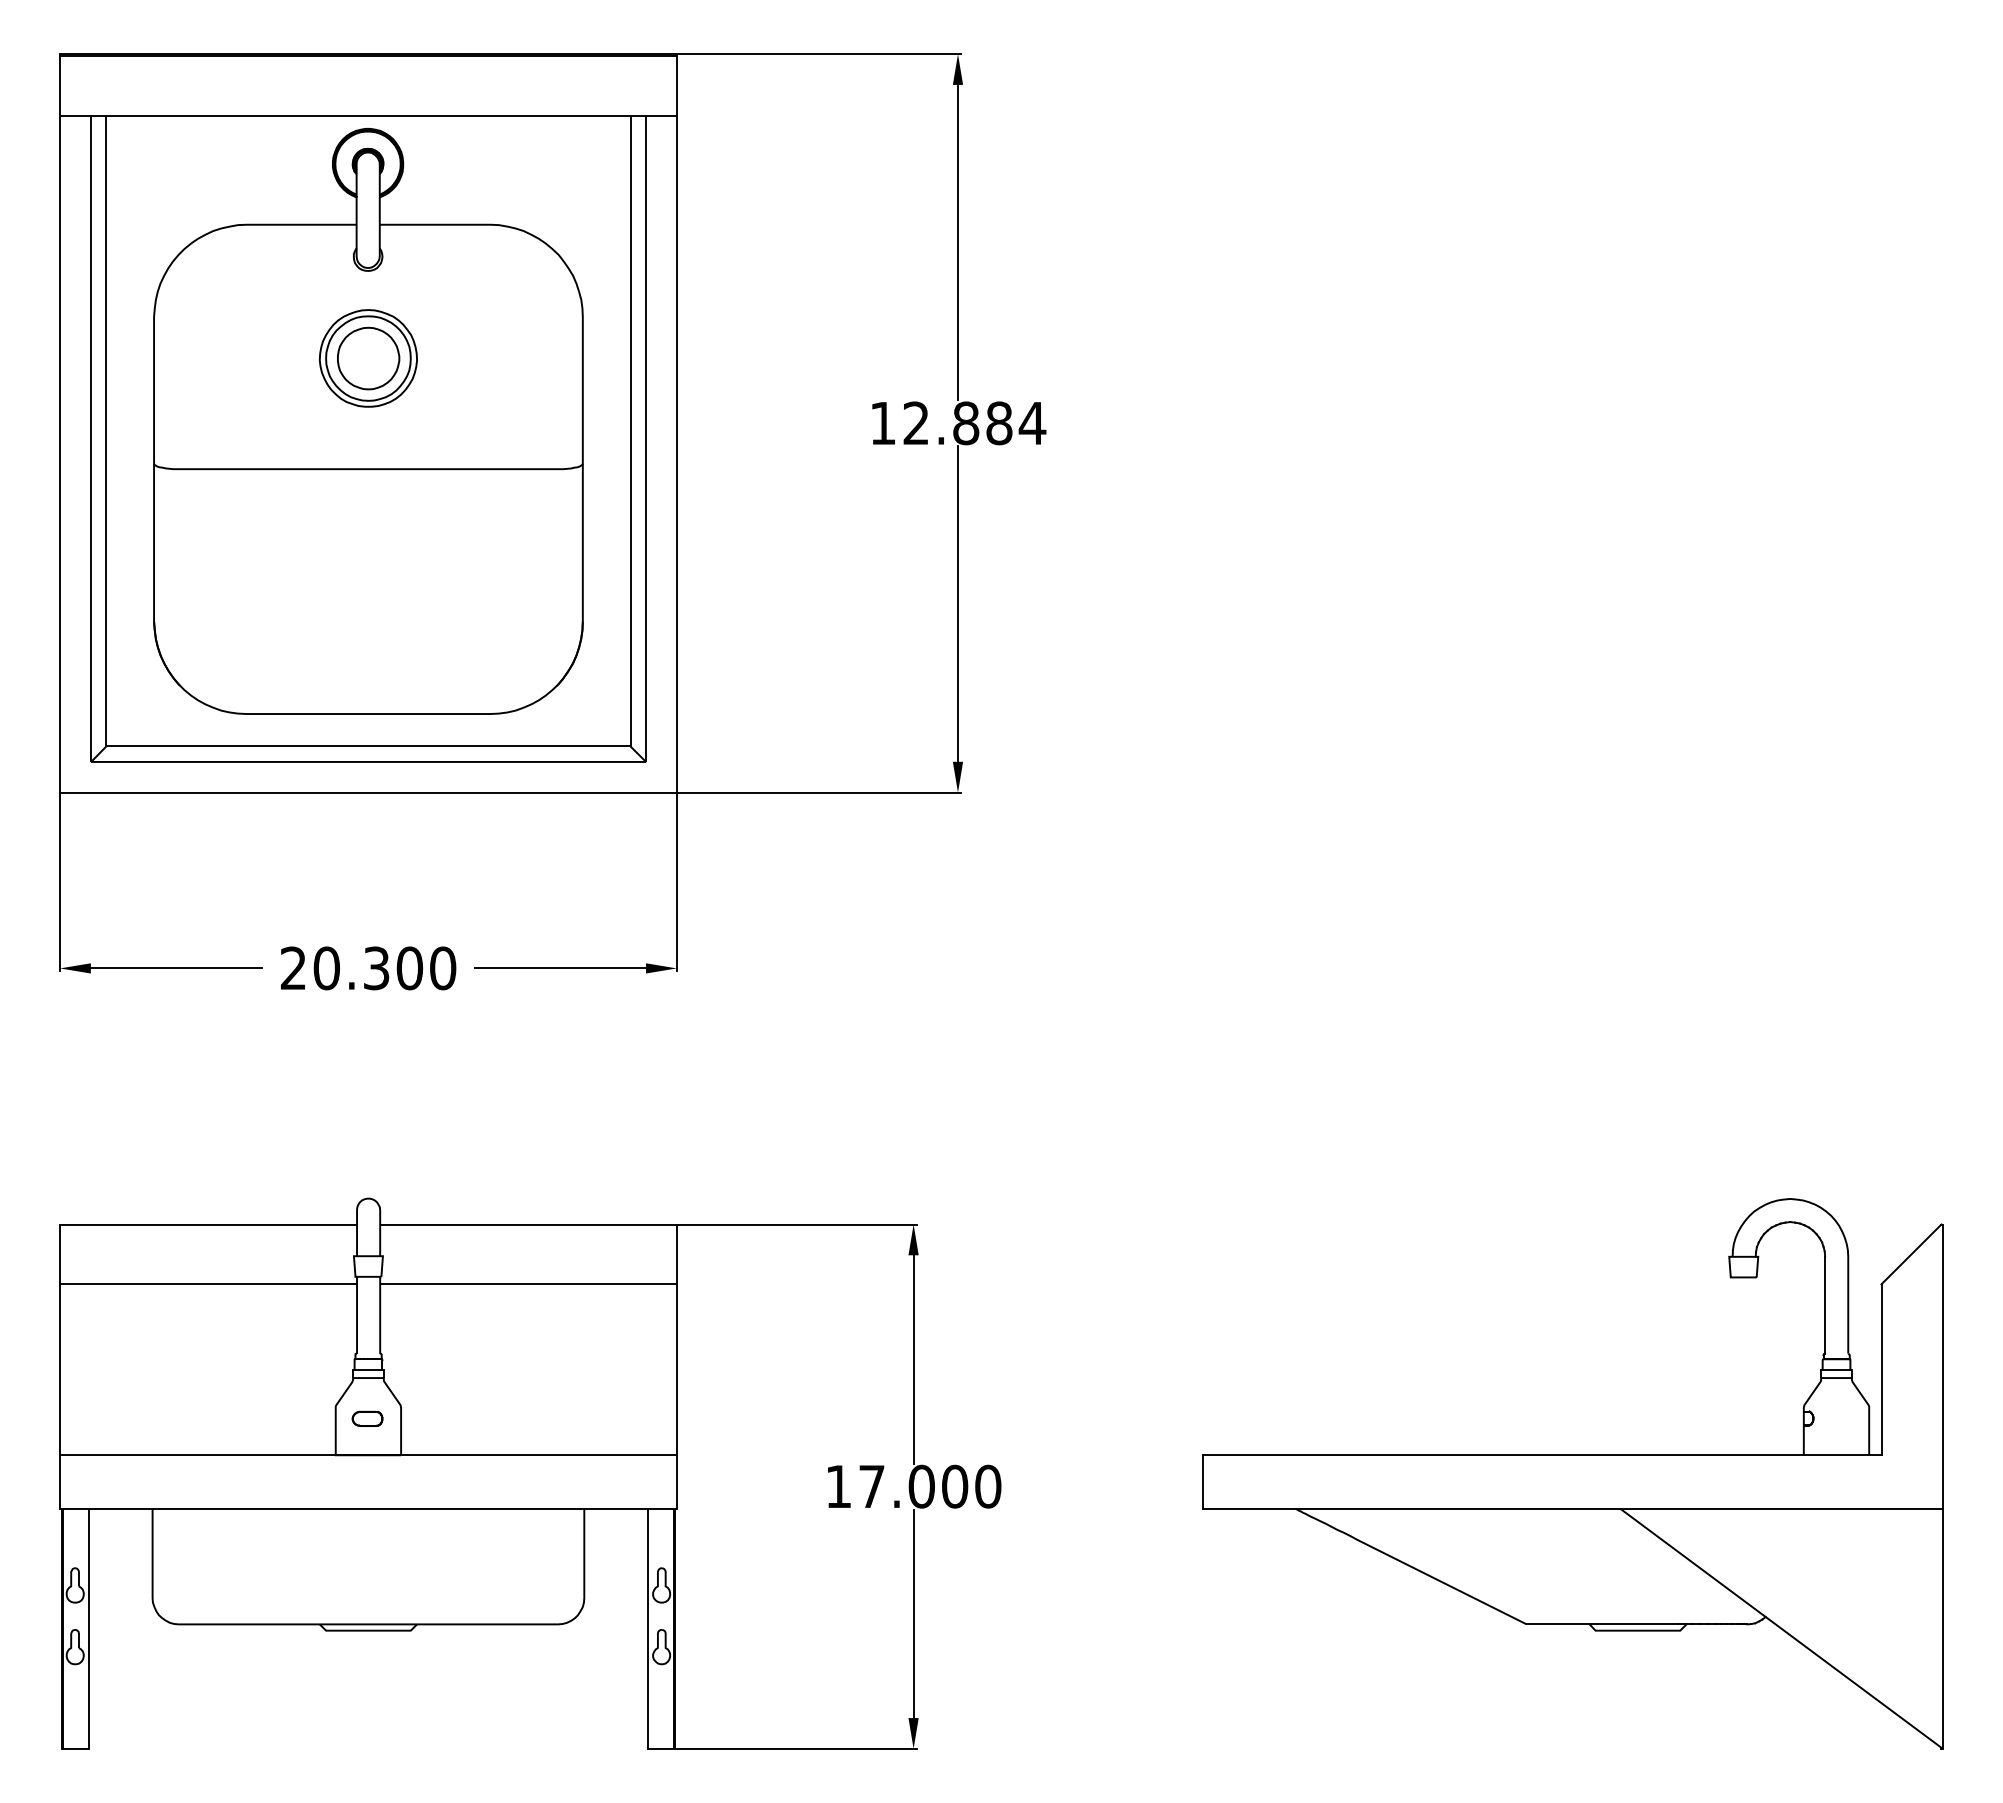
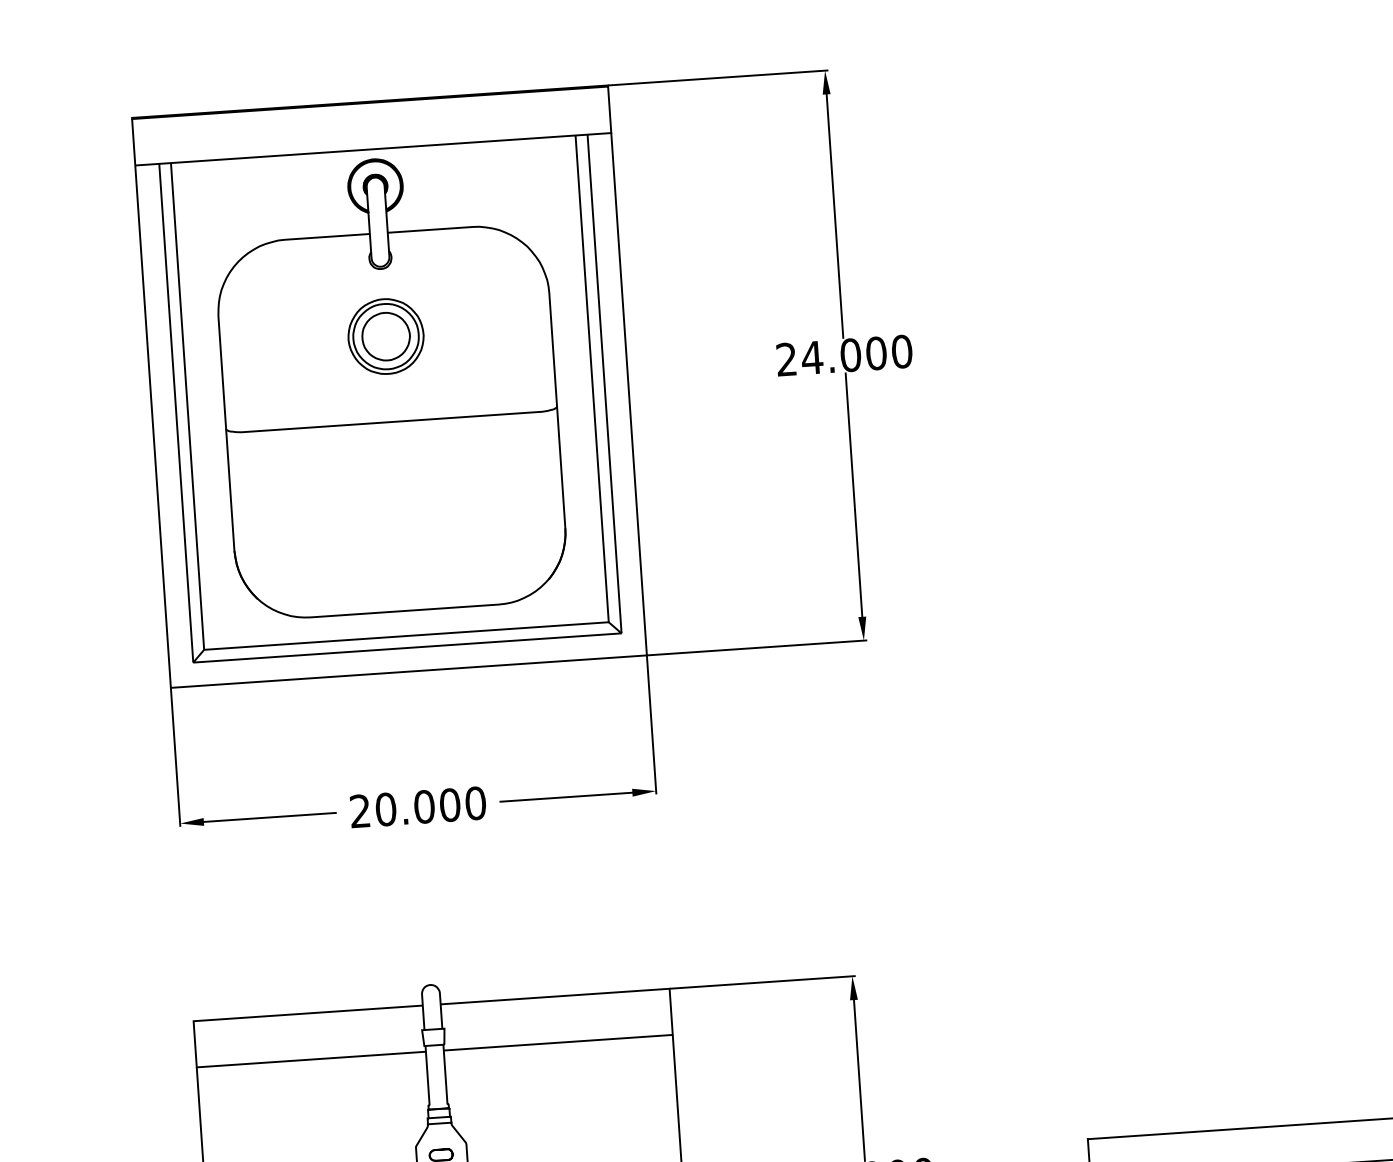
text: (958, 423) -> (844, 355), 12.884 -> 24.000
text: (376, 968) -> (424, 806), 20.300 -> 20.000

